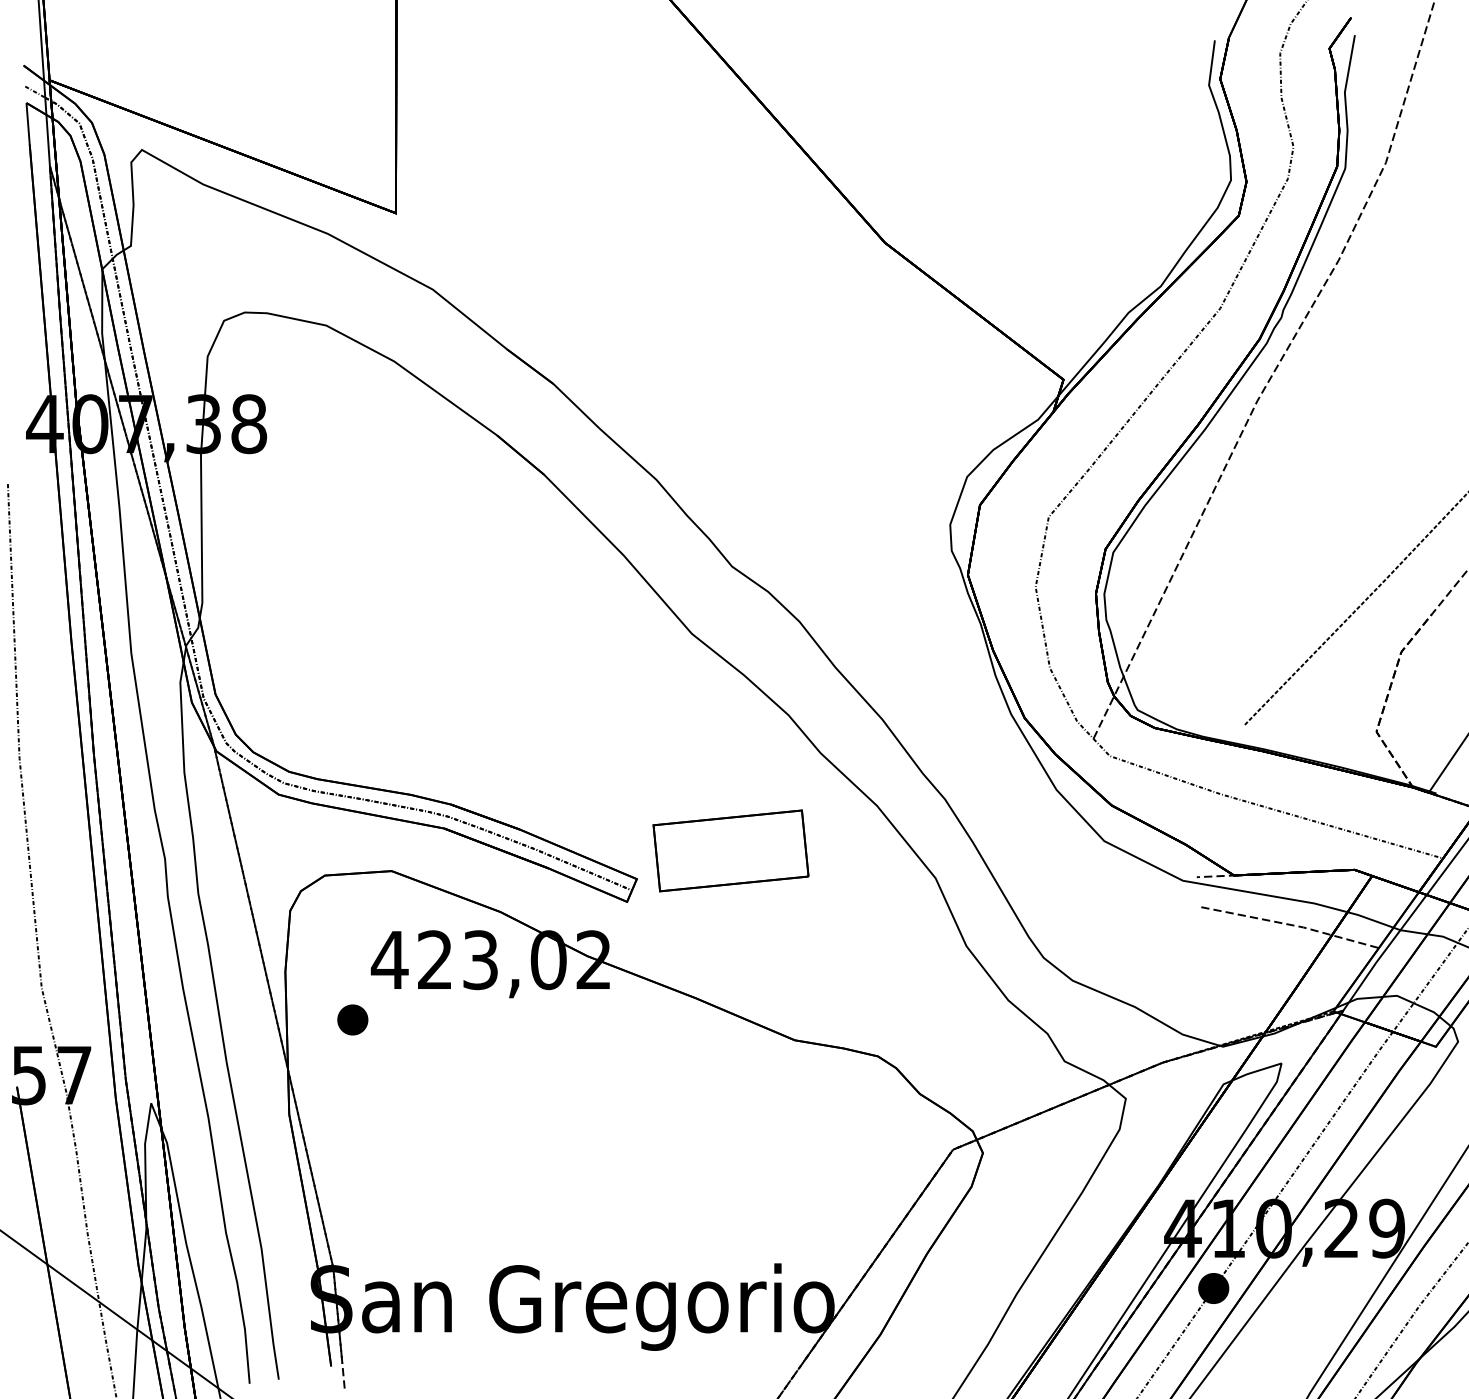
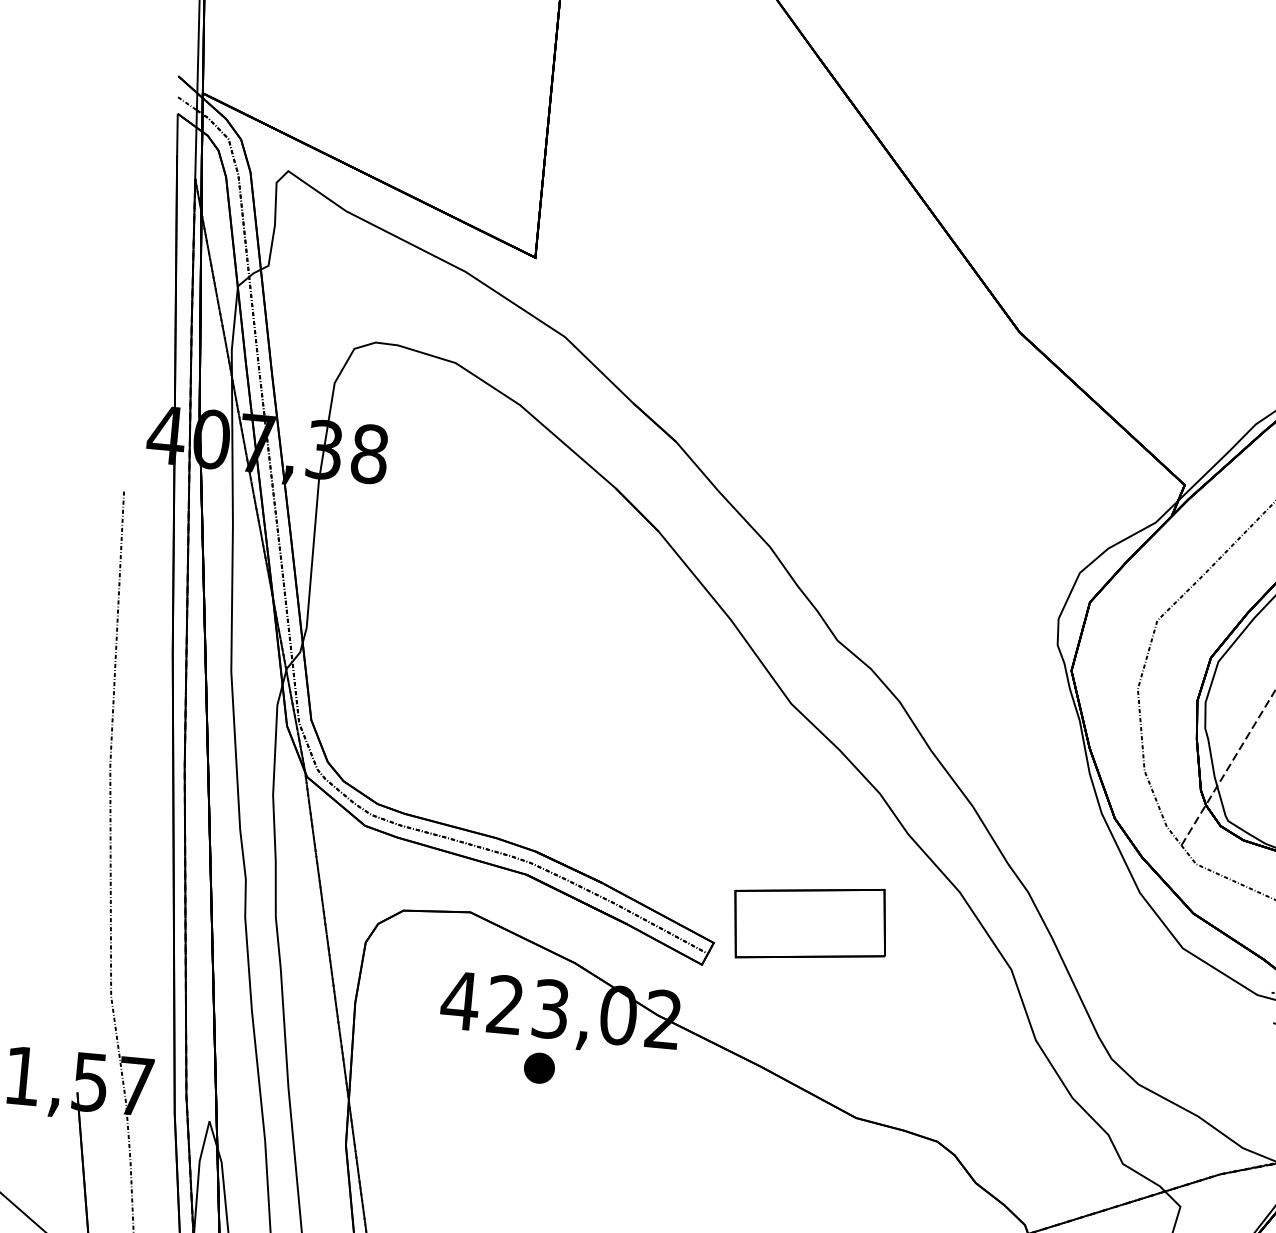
part: (352, 1019) -> (539, 1067), moved

